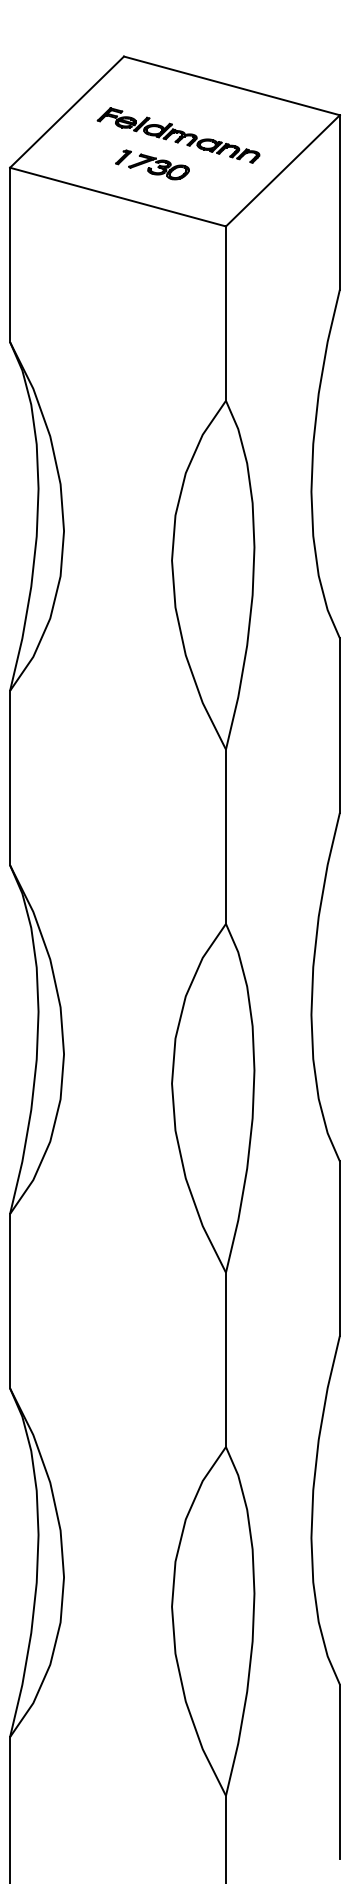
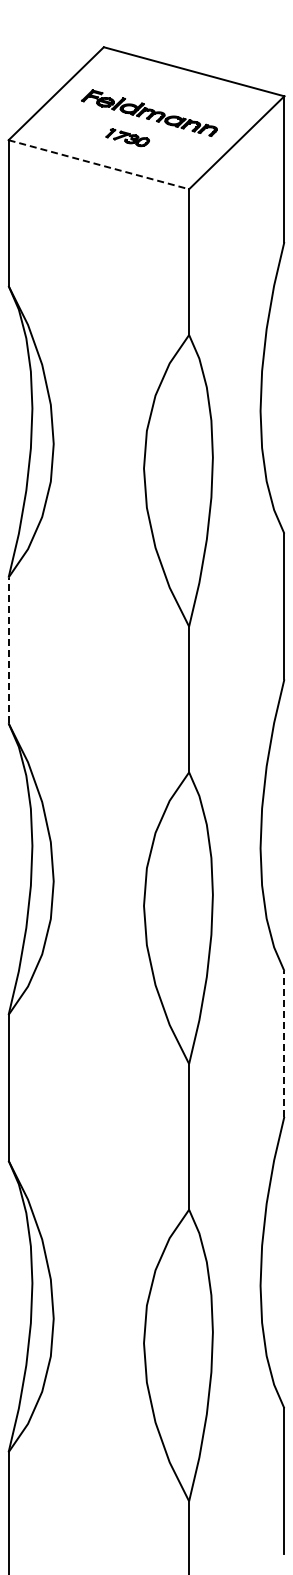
part: (152, 164) -> (127, 137), size x0.7
line: (117, 196) -> (98, 164), solid -> dashed
line: (9, 778) -> (8, 650), solid -> dashed
line: (340, 1248) -> (284, 1043), solid -> dashed

